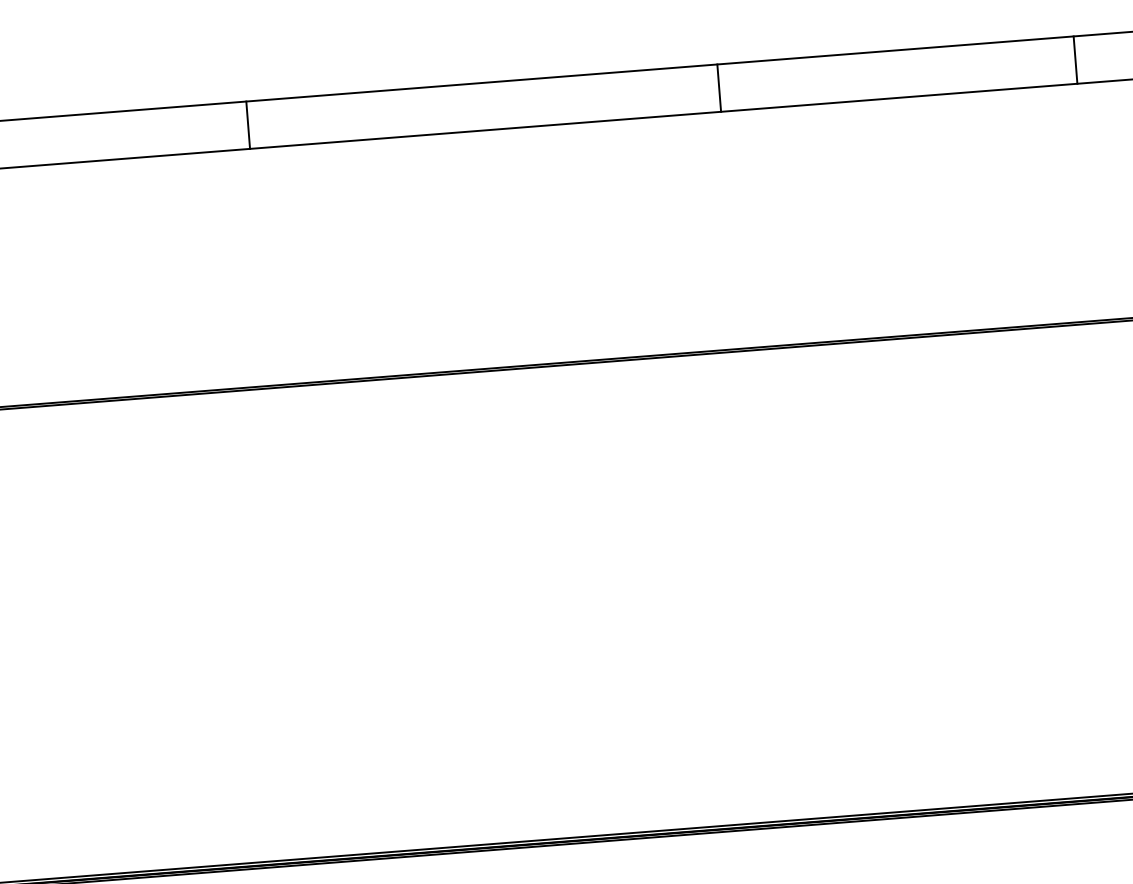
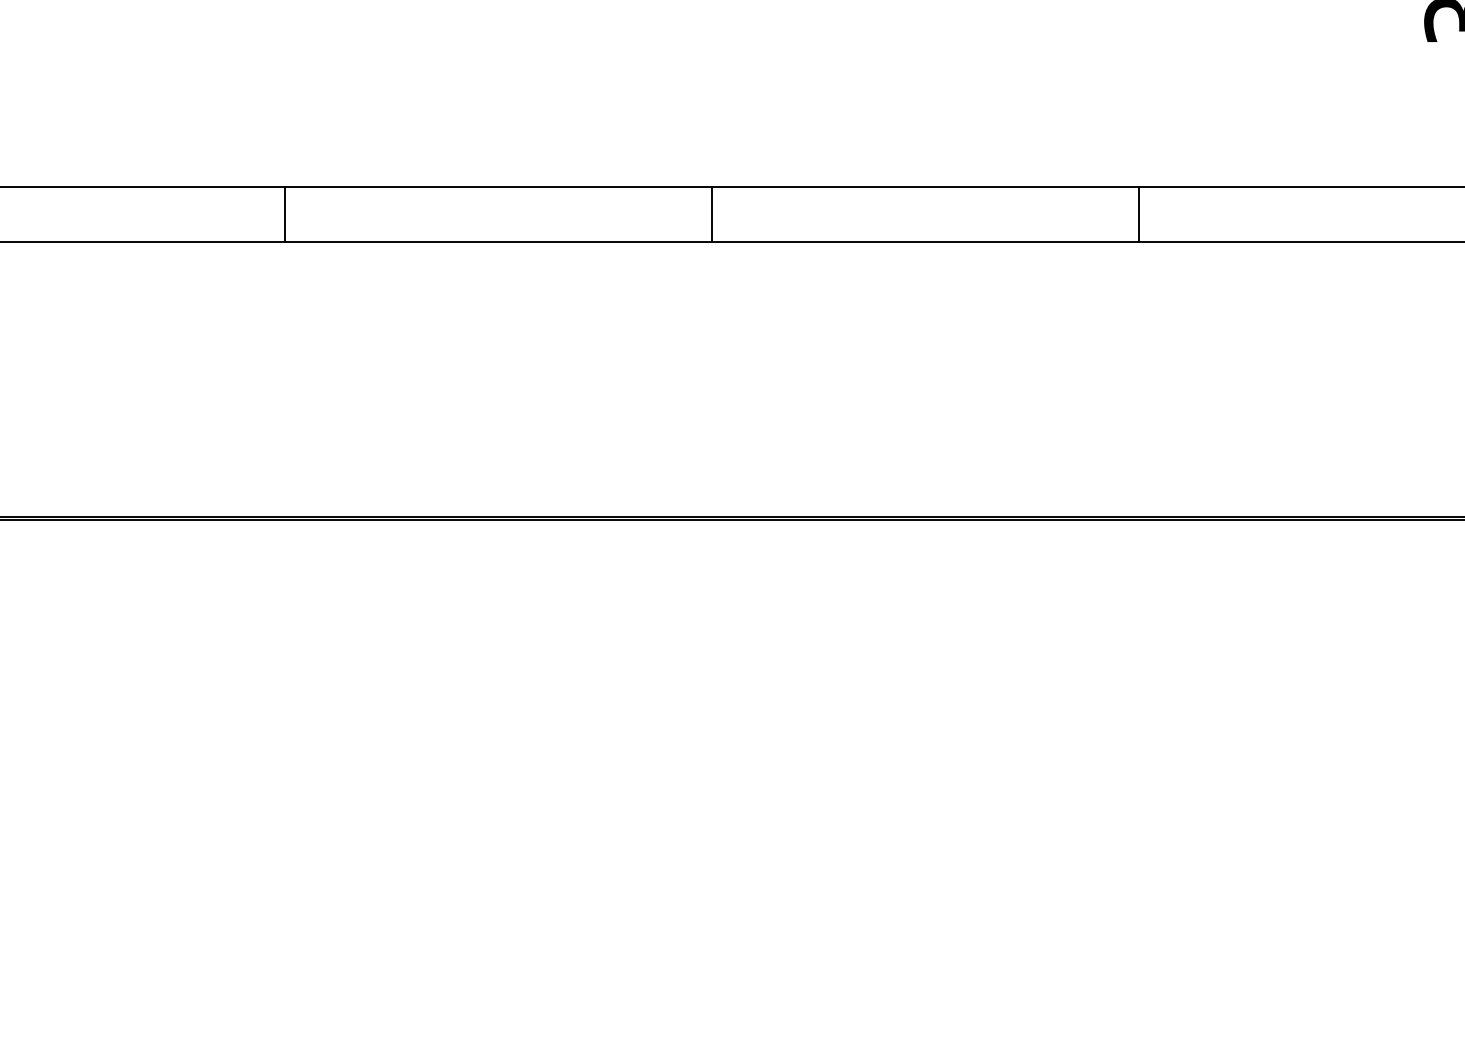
line: (1075, 59) -> (1138, 214), moved
line: (718, 87) -> (711, 214), moved
line: (247, 125) -> (284, 214), moved

